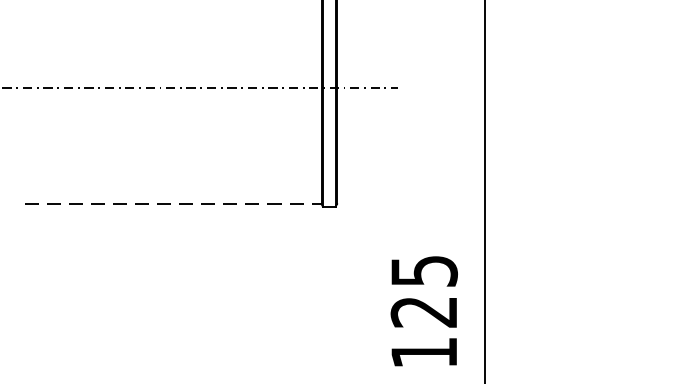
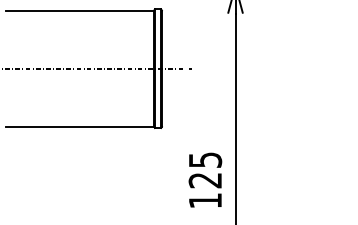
line: (173, 203) -> (80, 126), dashed -> solid

